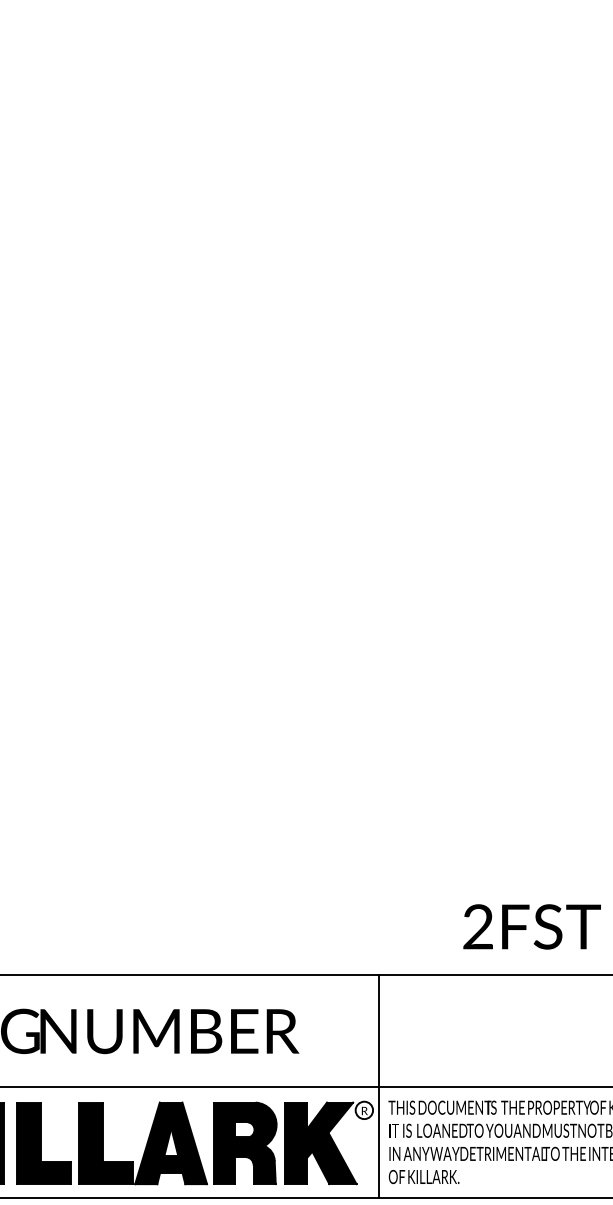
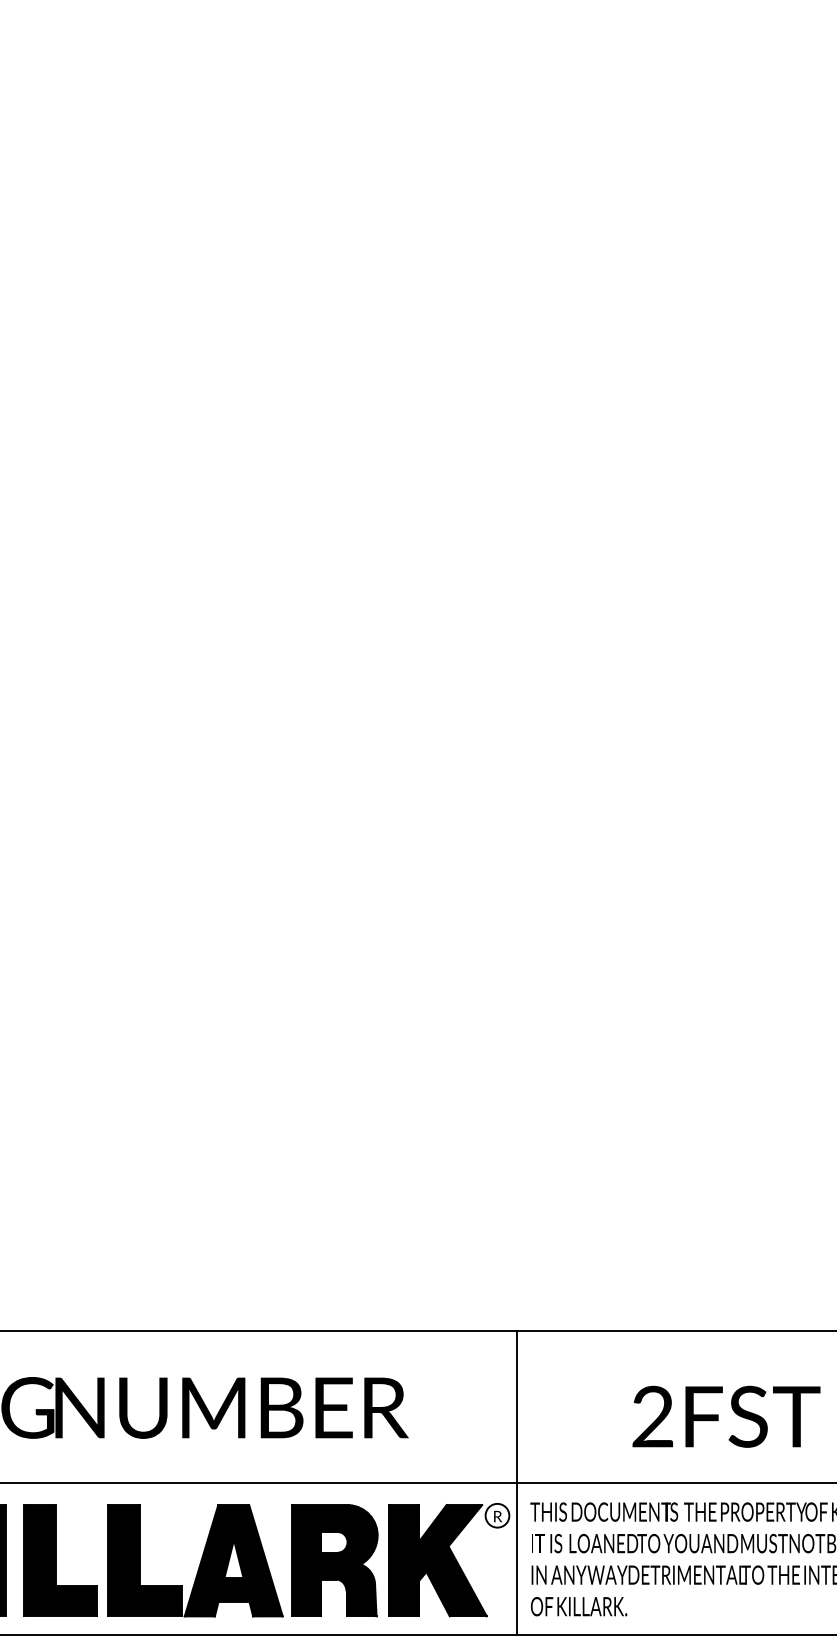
text: (531, 926) -> (725, 1416), moved

